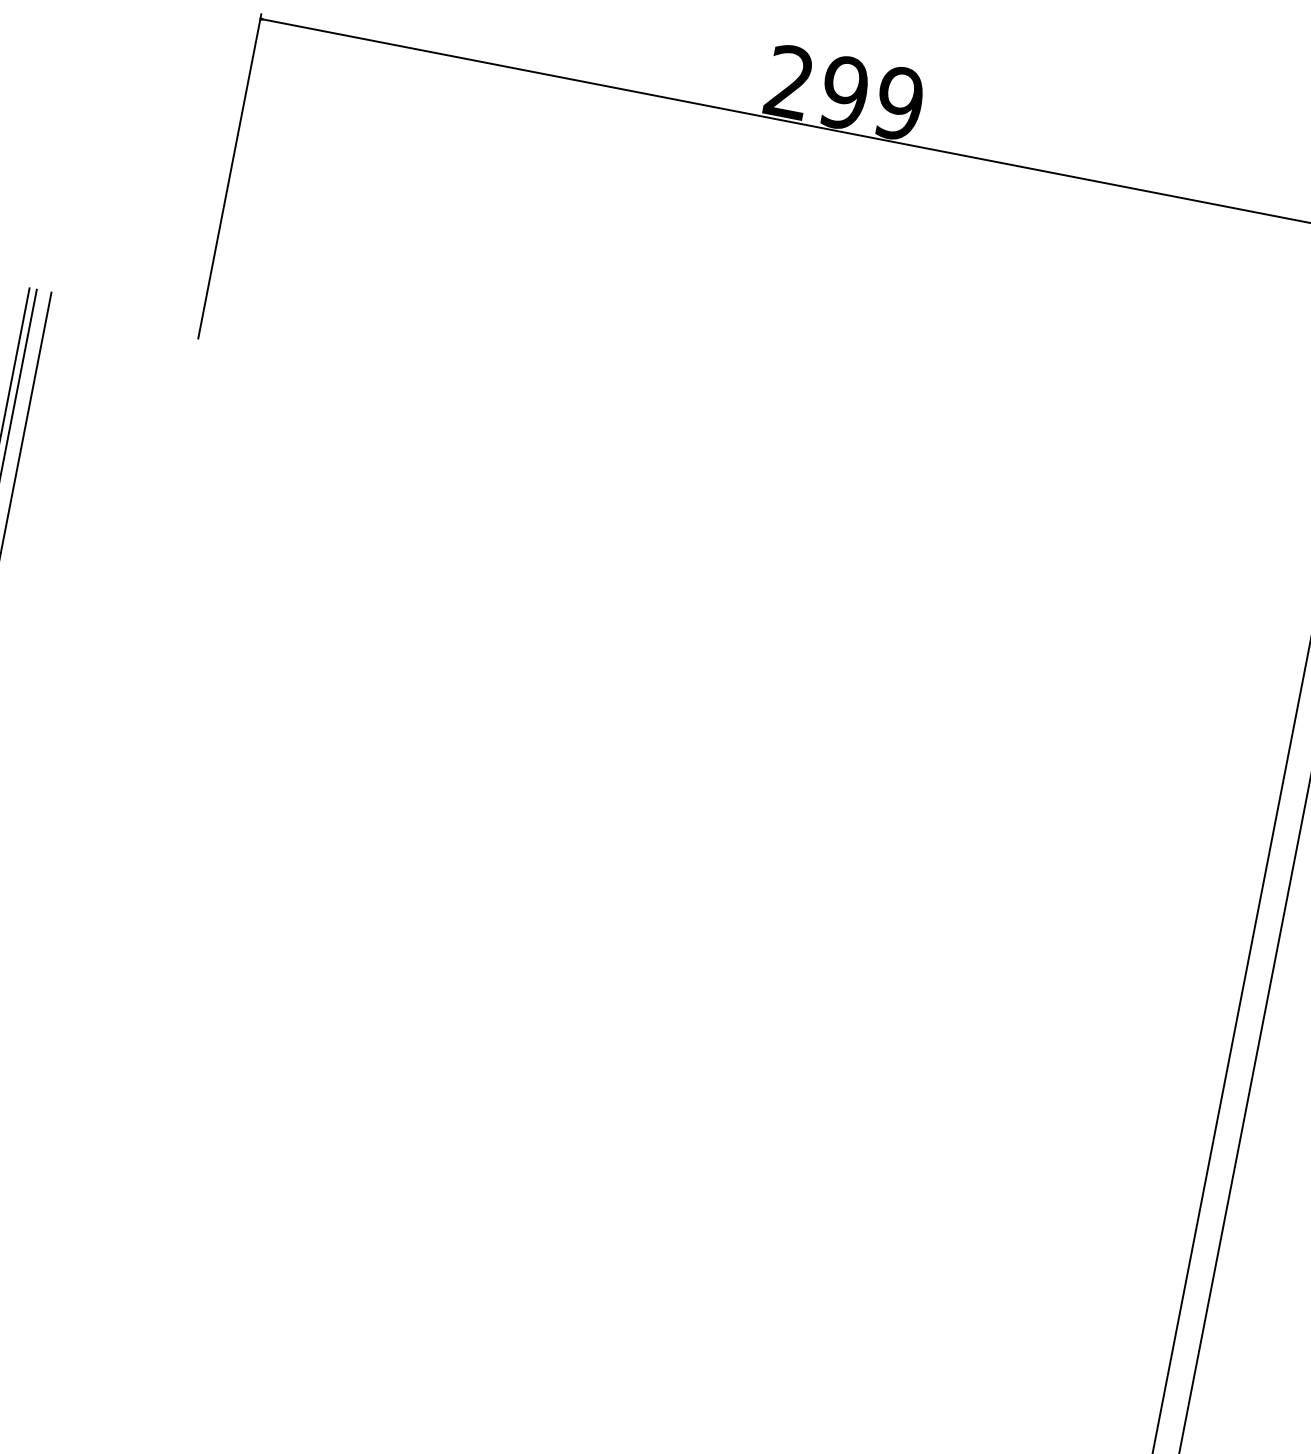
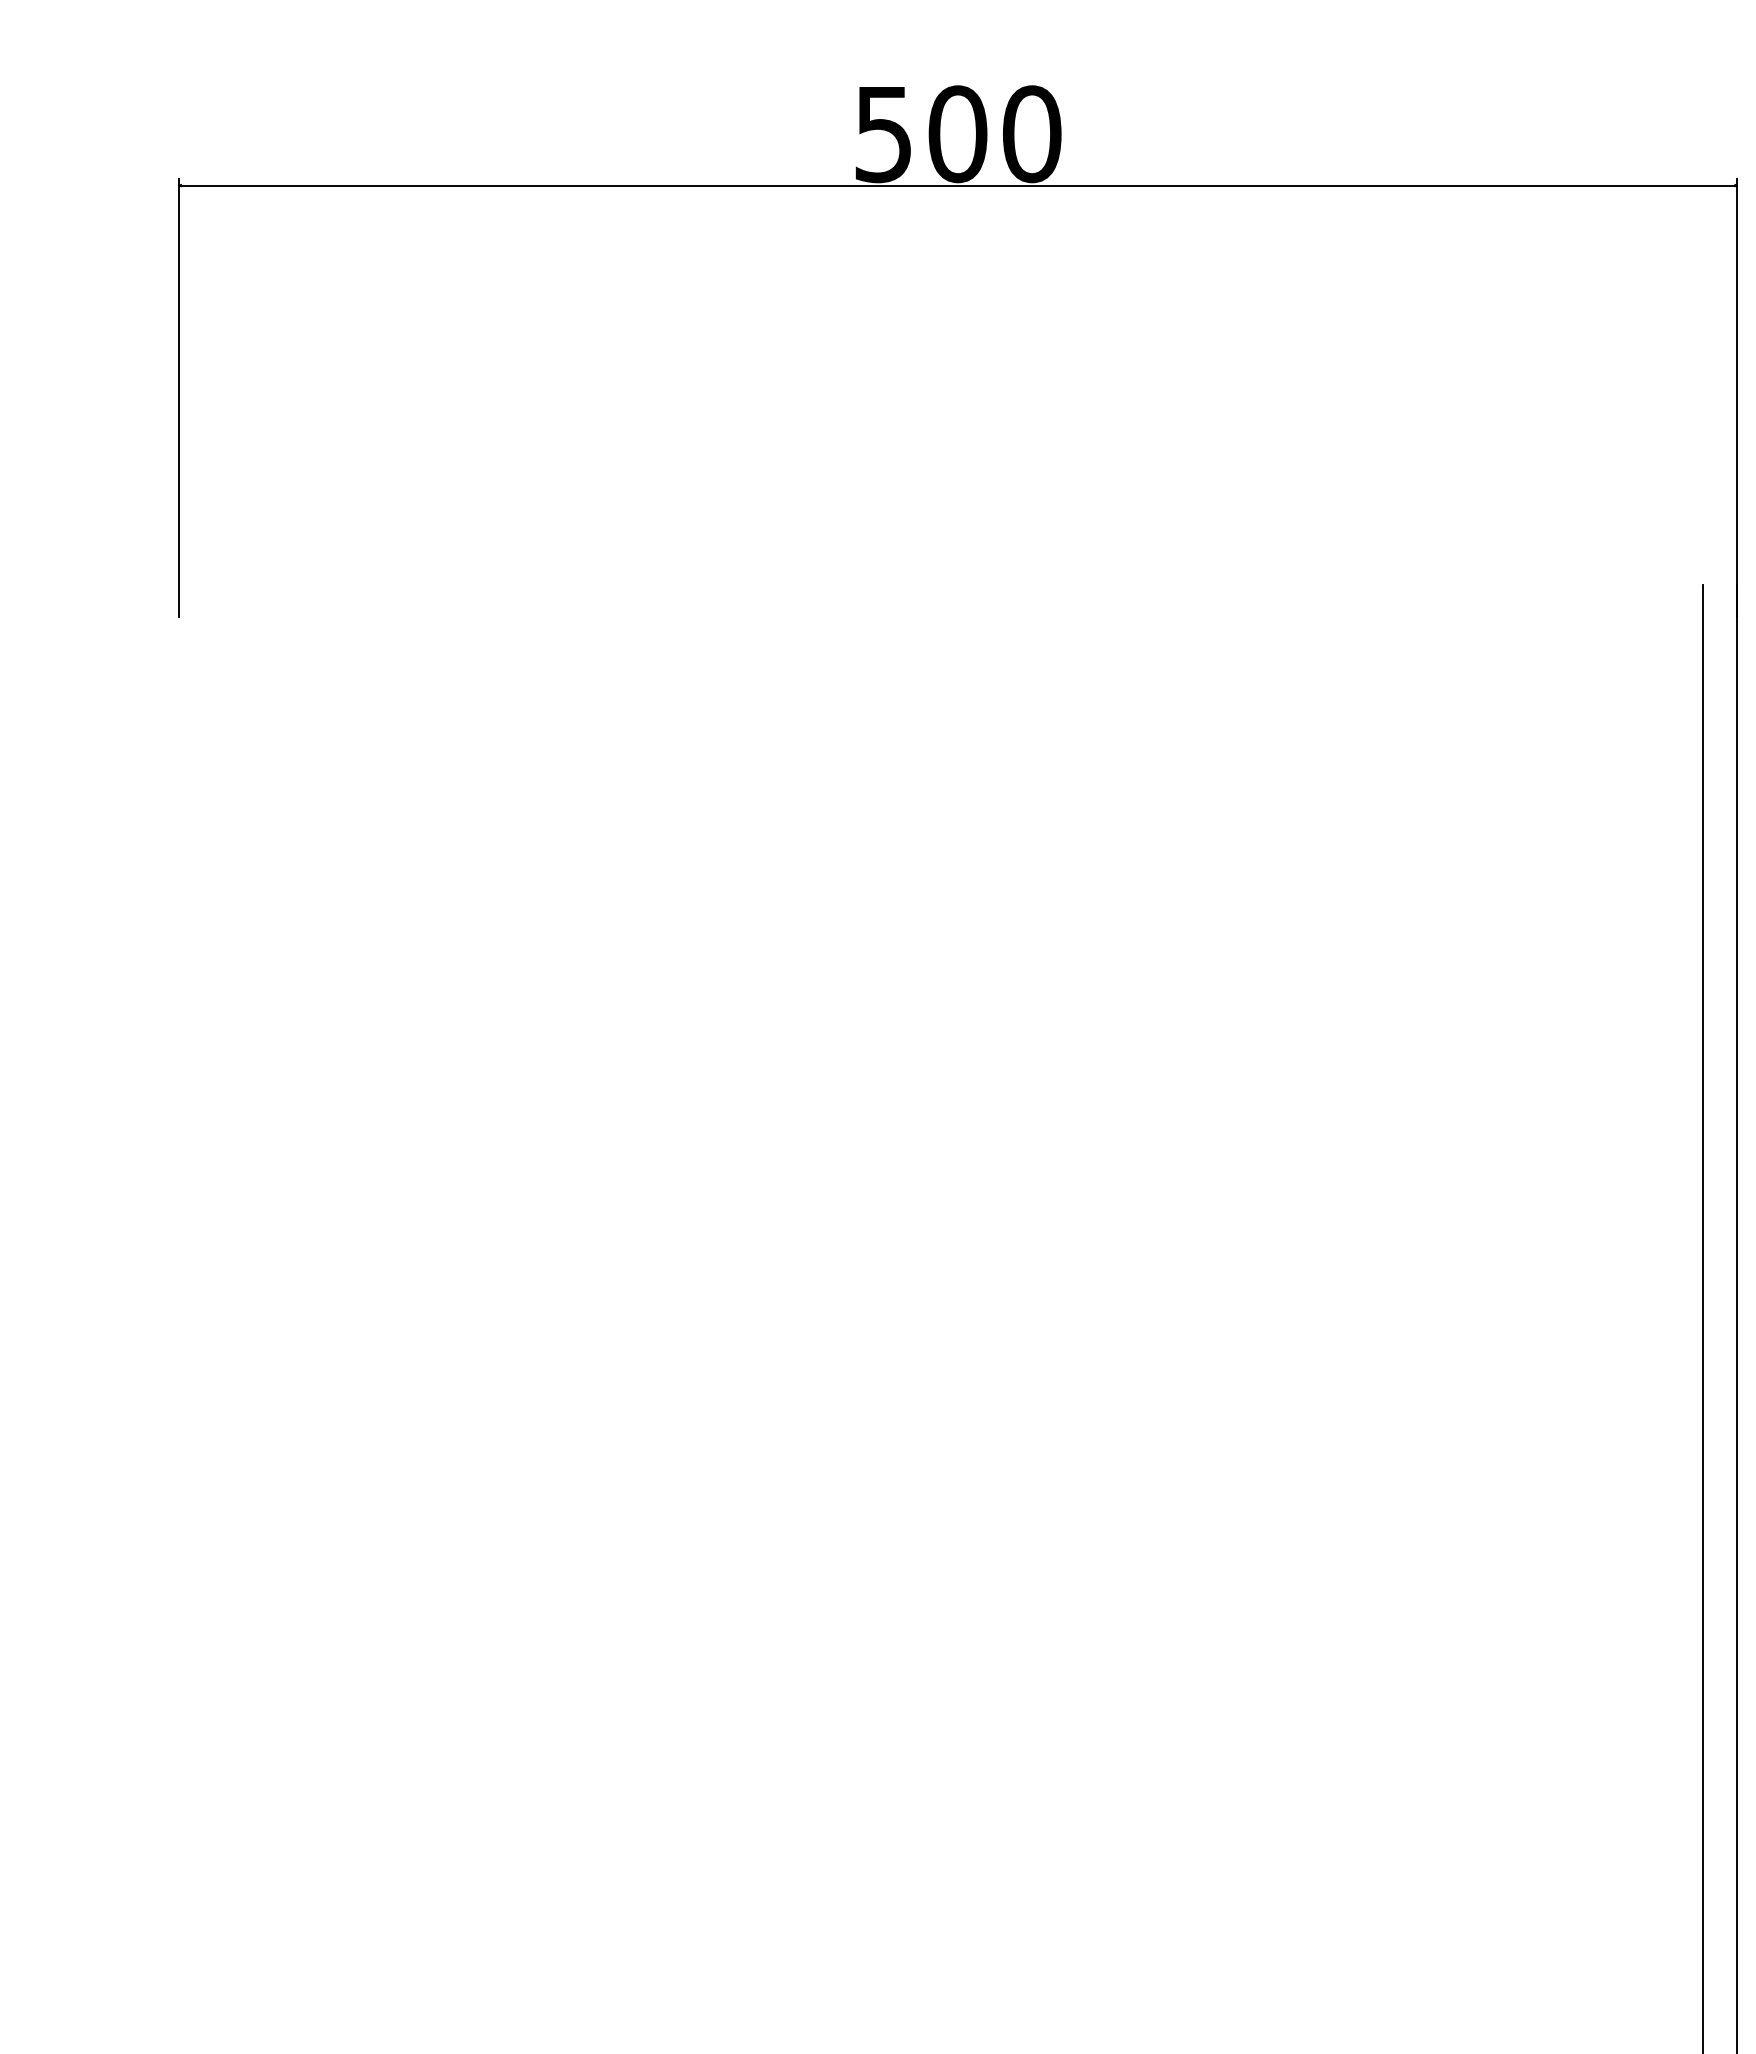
text: (845, 93) -> (958, 134), 299 -> 500

